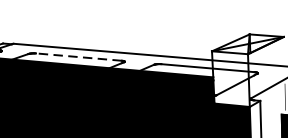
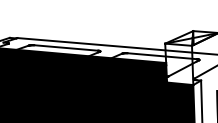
line: (77, 56) -> (65, 47), dashed -> solid

